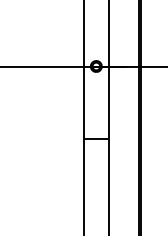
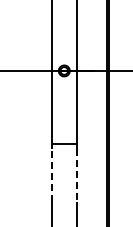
line: (83, 170) -> (51, 174), solid -> dashed
line: (109, 171) -> (77, 175), solid -> dashed

